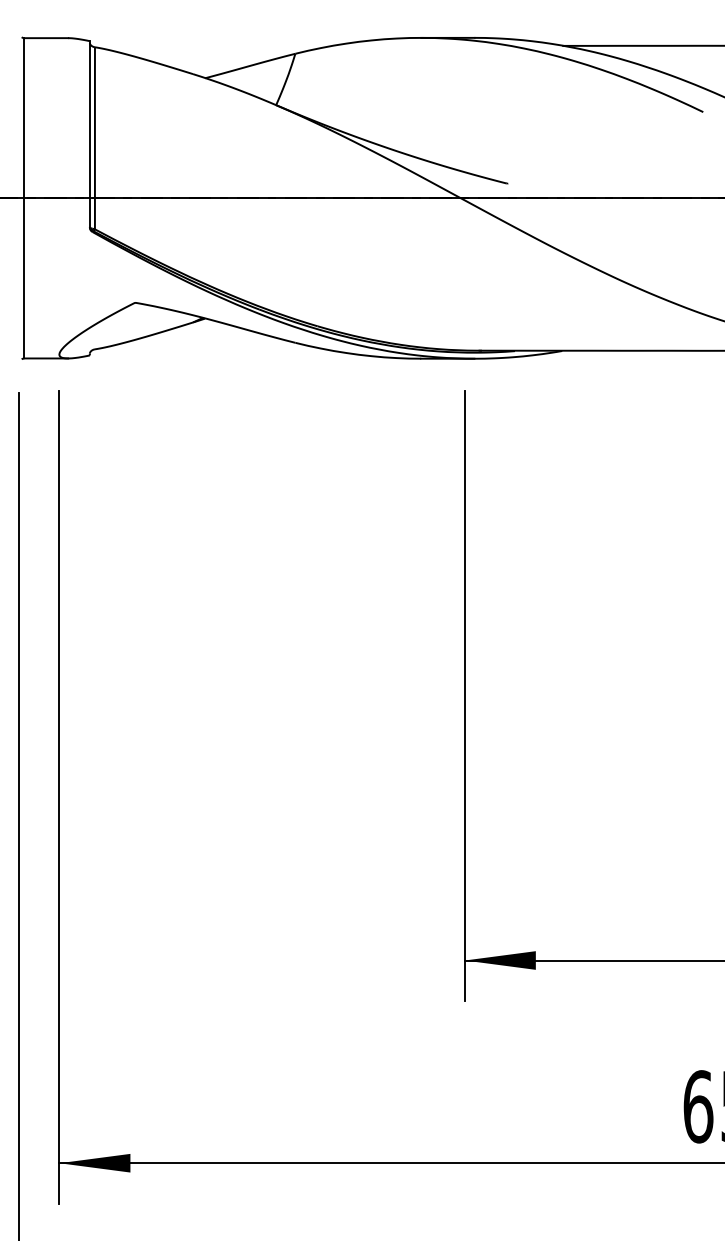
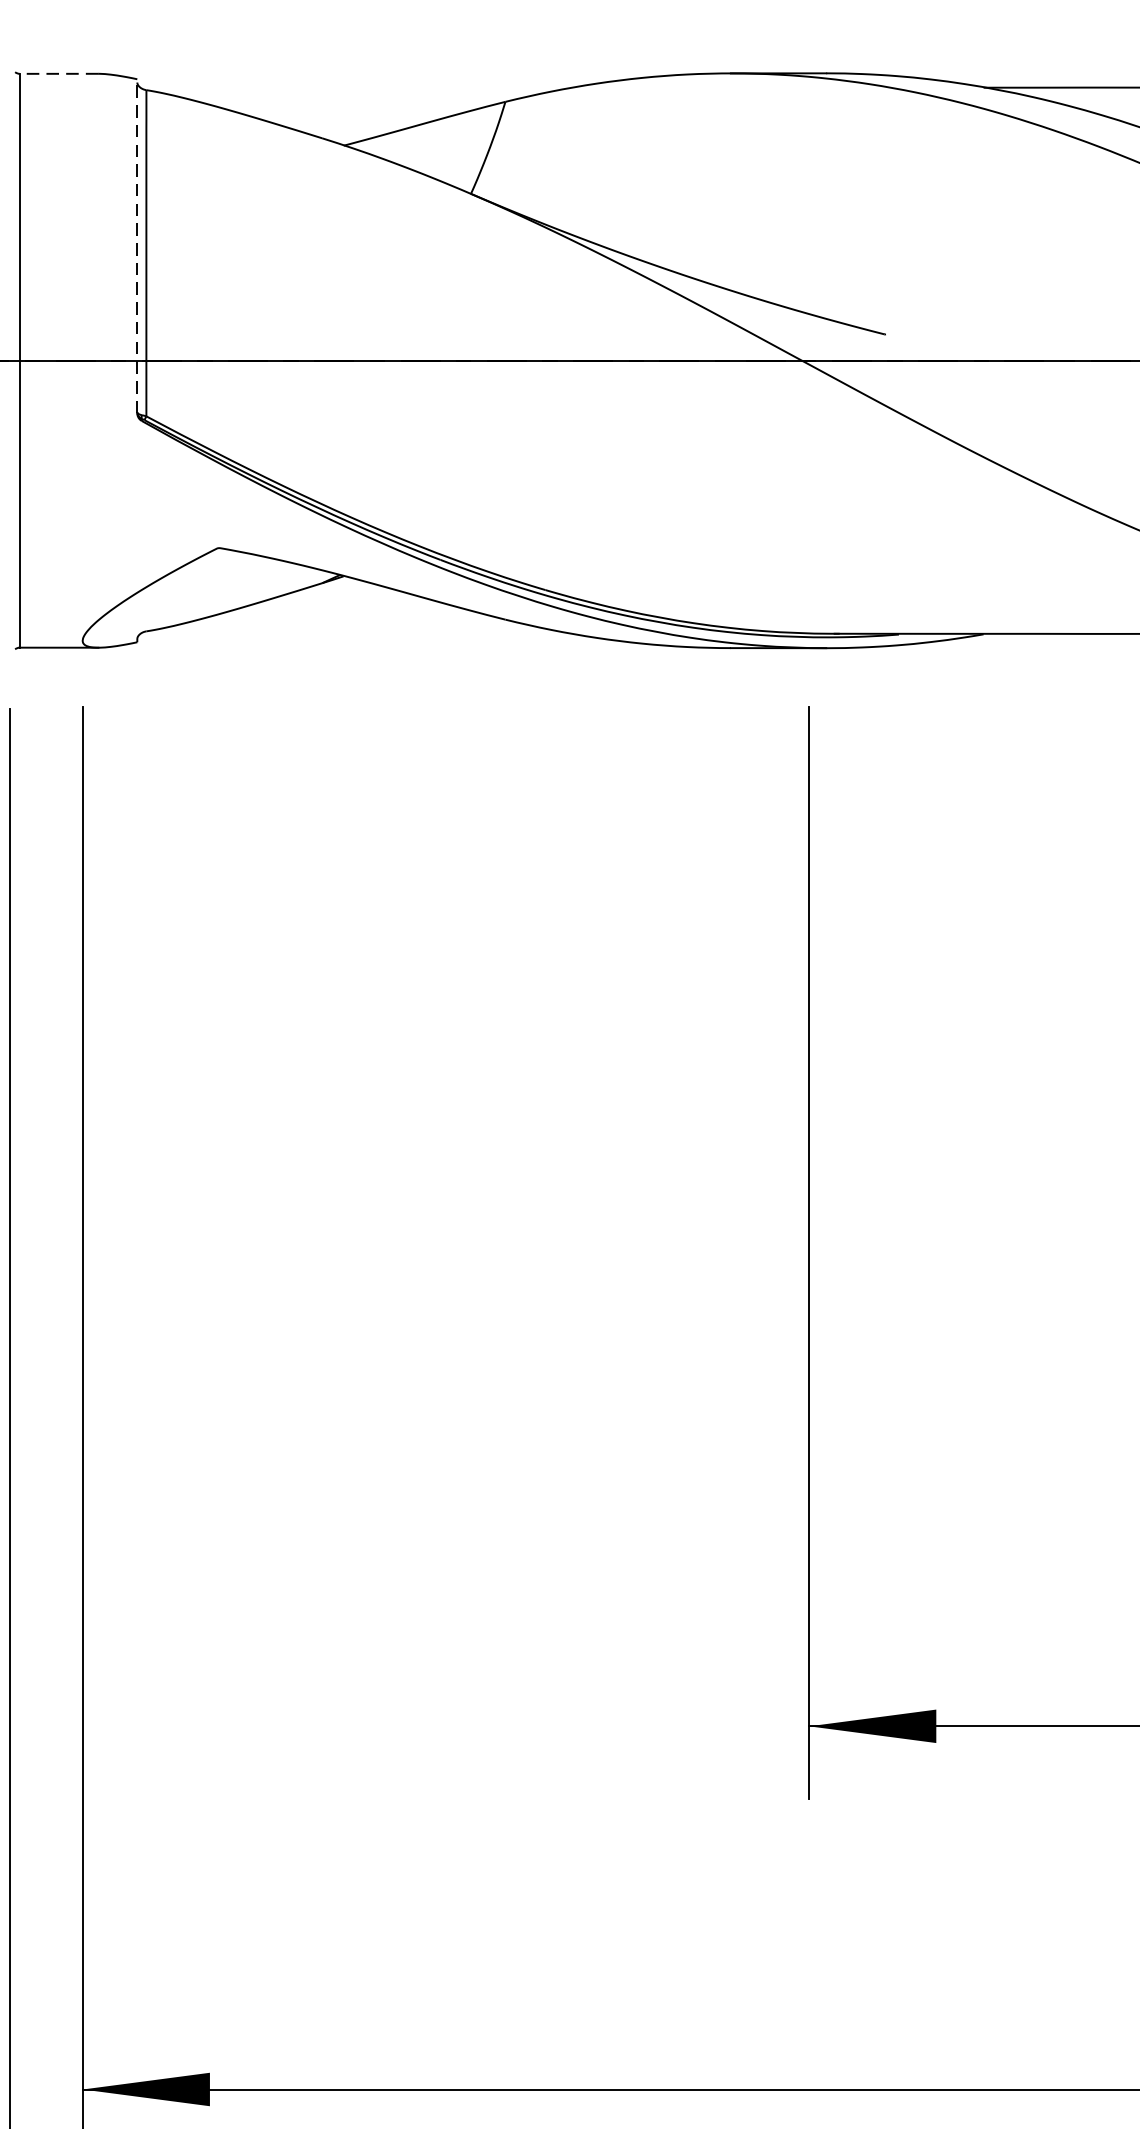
line: (46, 38) -> (59, 74), solid -> dashed
line: (89, 133) -> (136, 244), solid -> dashed

